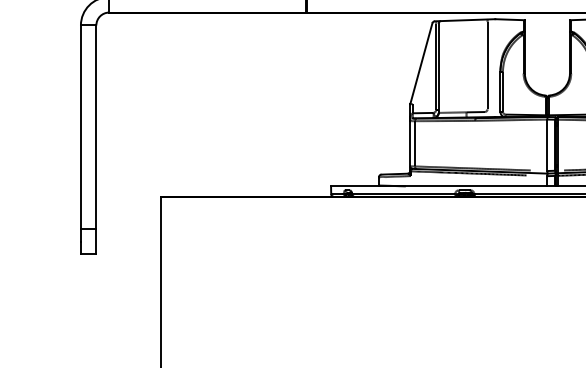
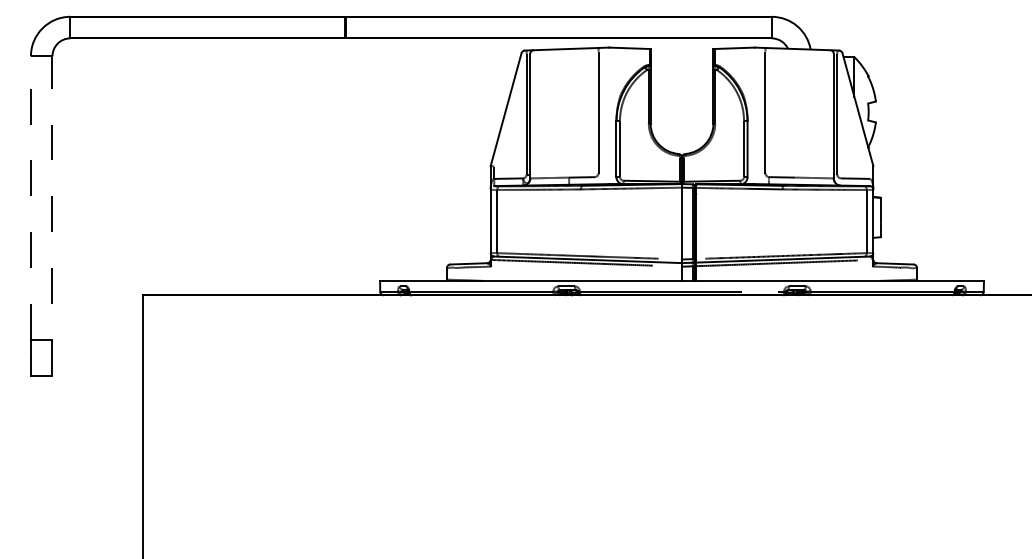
line: (80, 127) -> (30, 198), solid -> dashed
line: (96, 140) -> (52, 216), solid -> dashed

